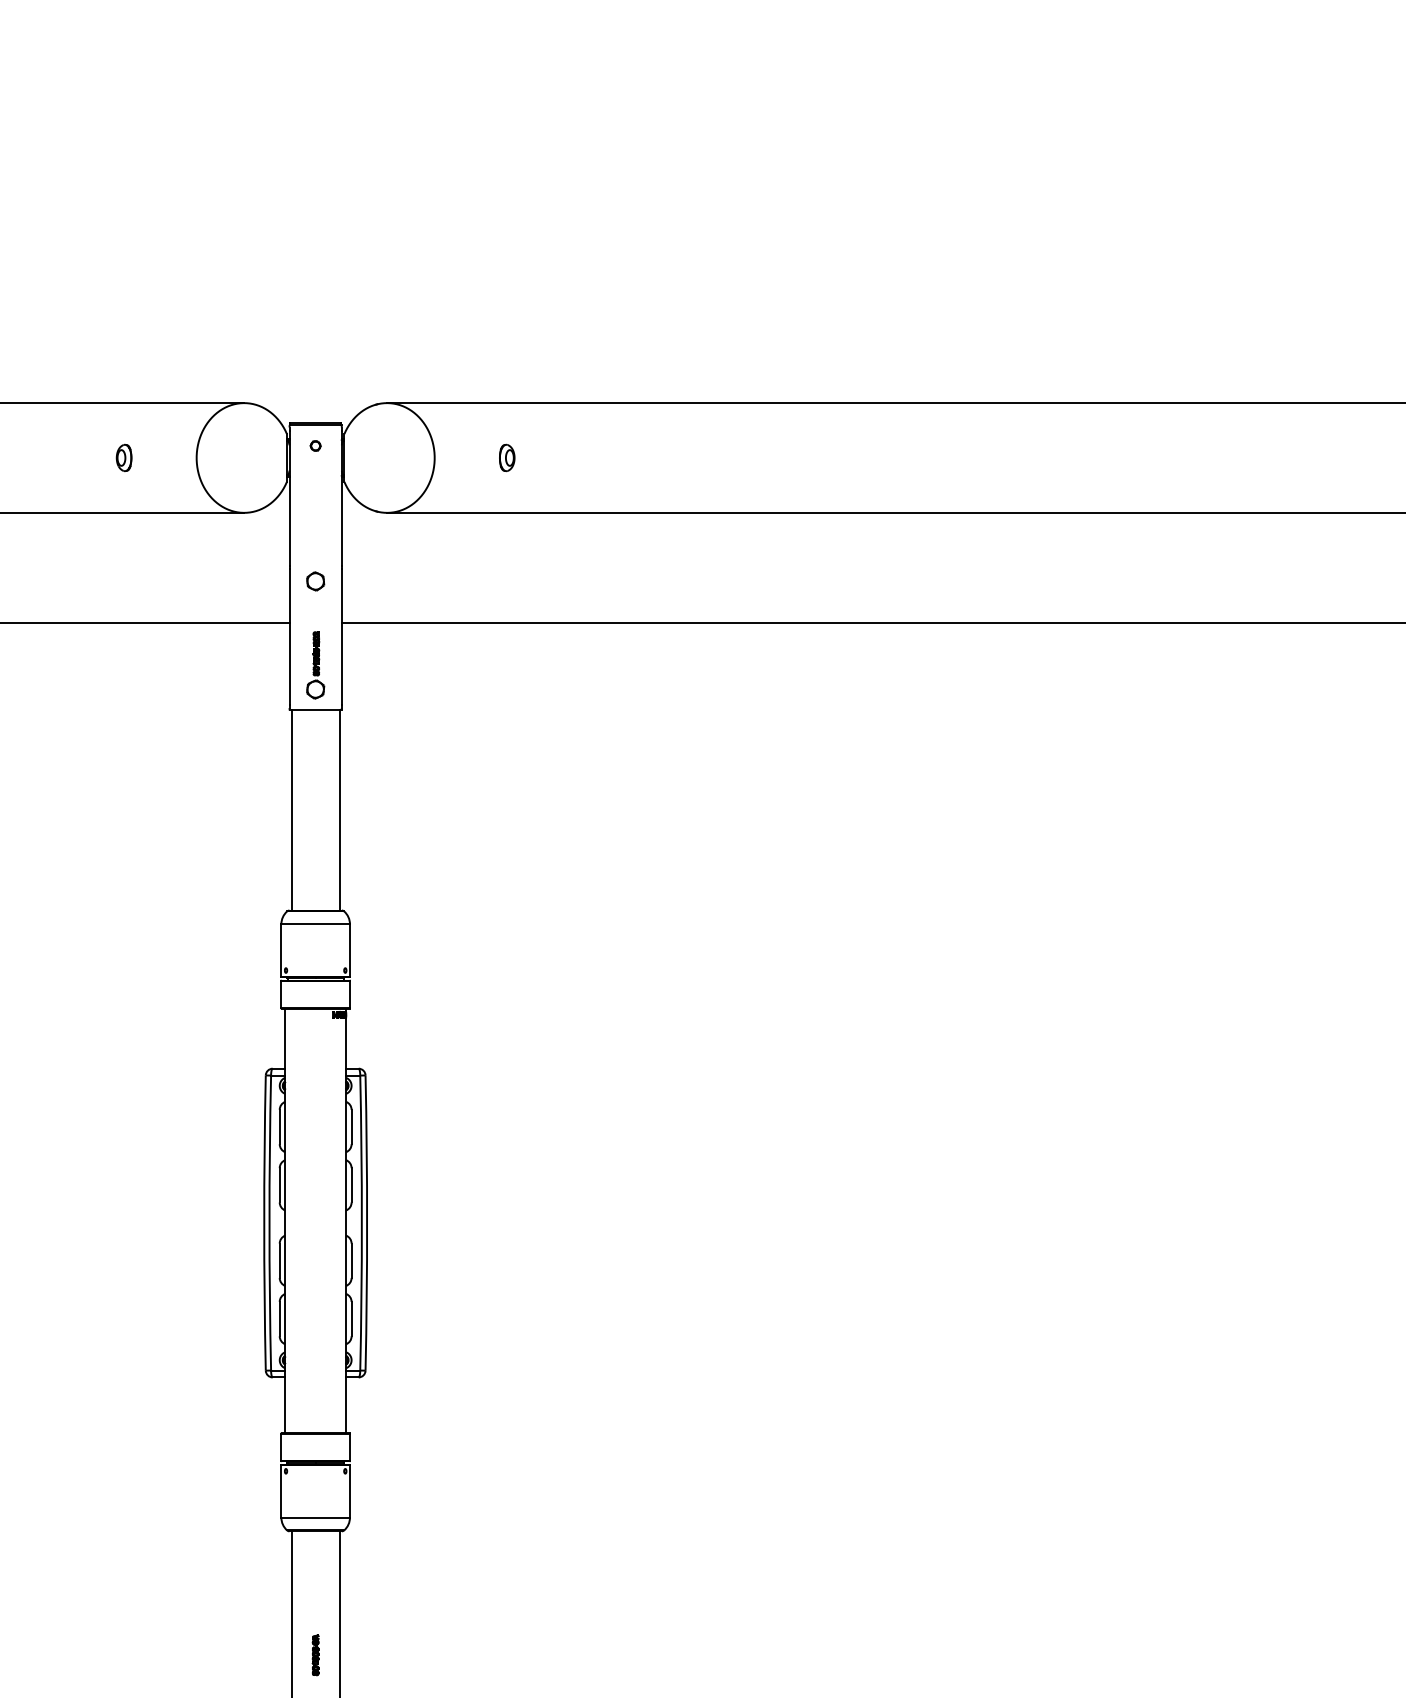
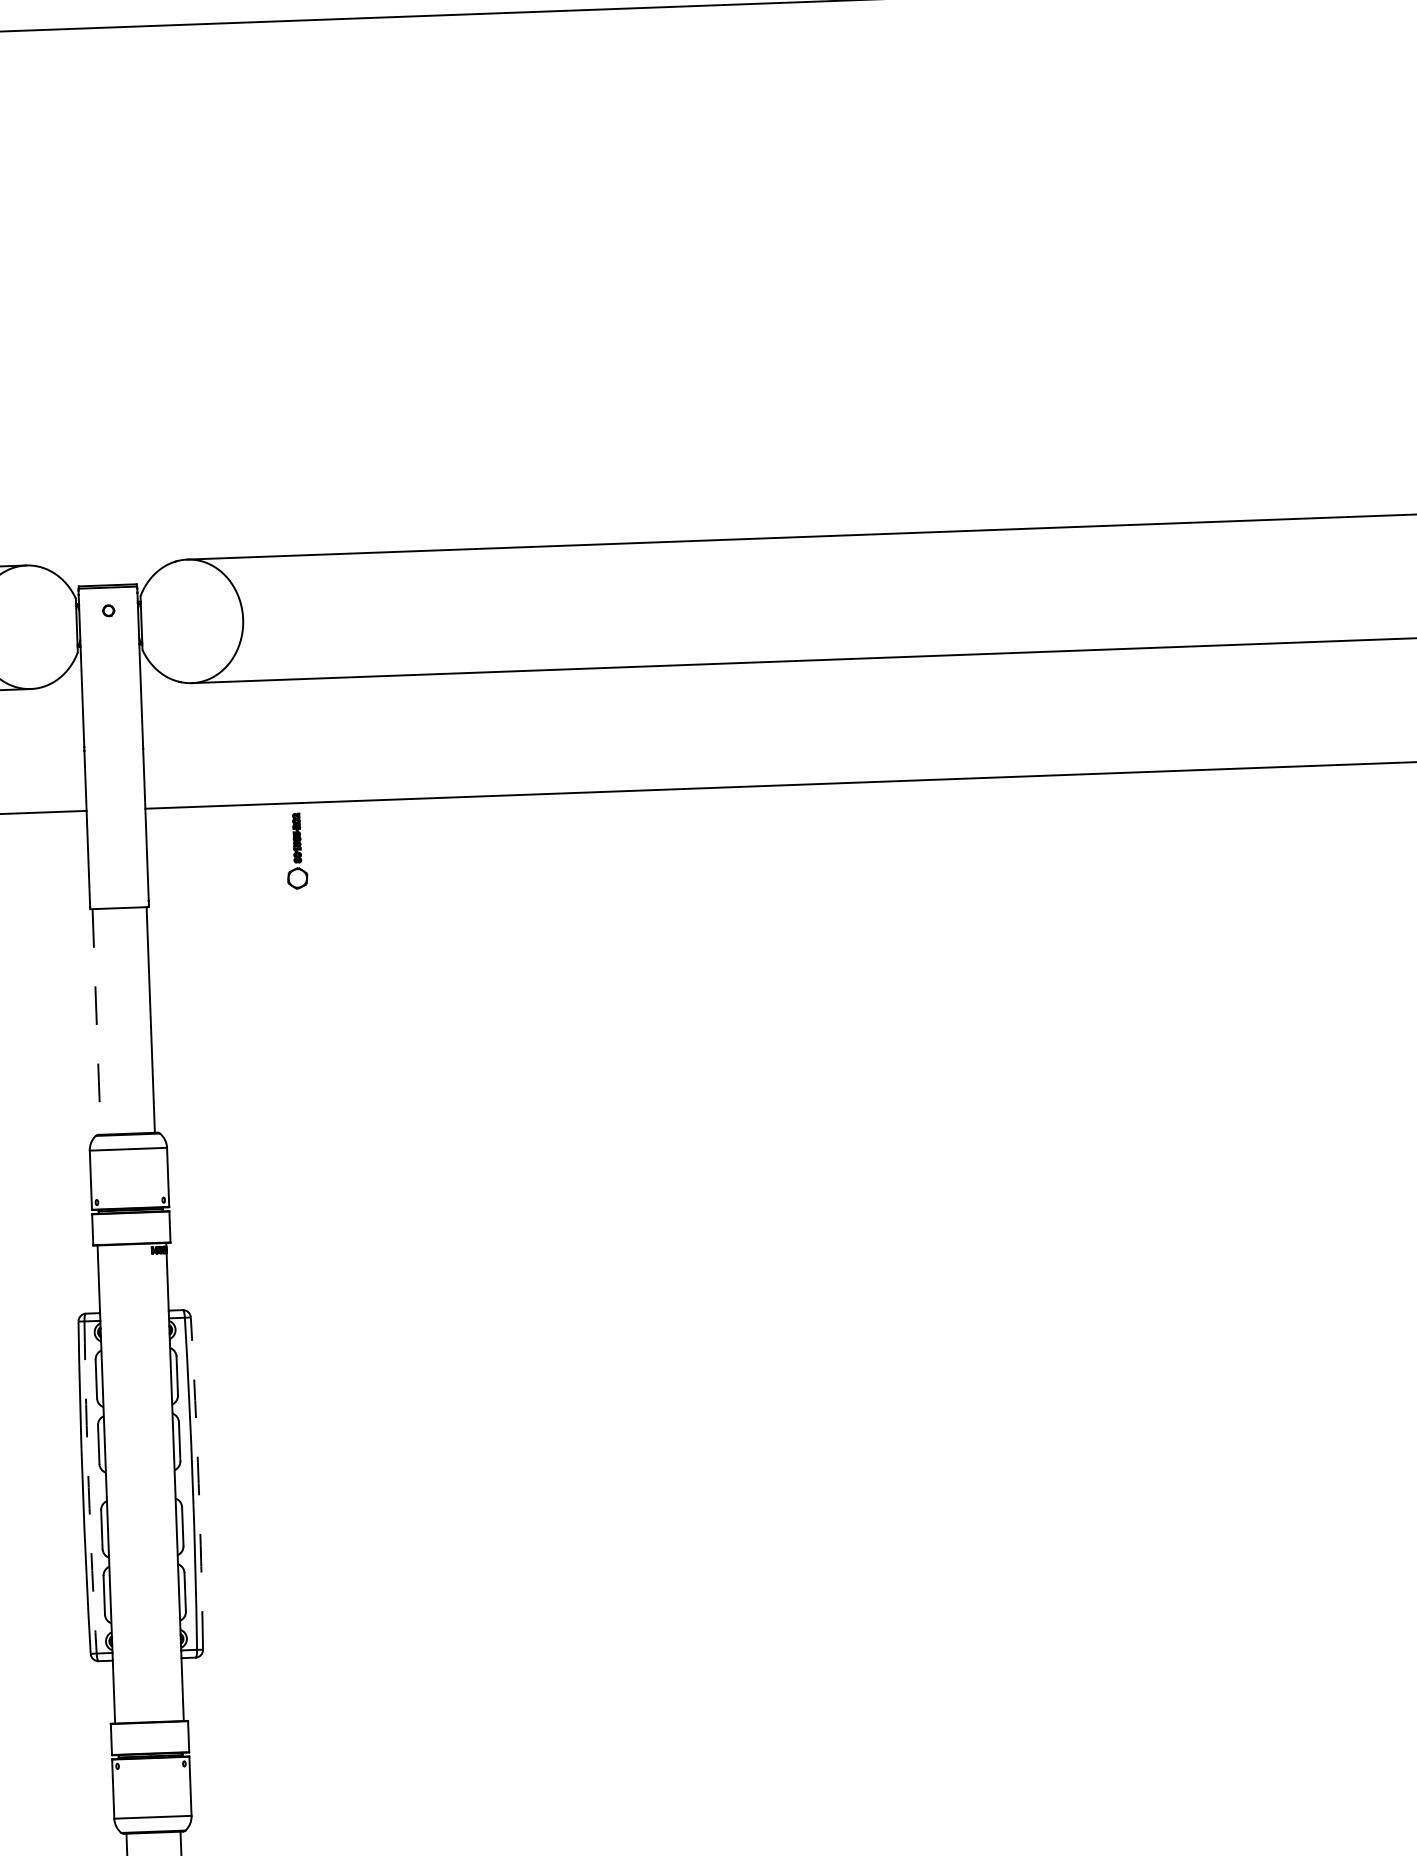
part: (507, 457) -> (325, 615), removed
part: (315, 581) -> (114, 763), removed
part: (315, 665) -> (296, 851), moved
line: (291, 810) -> (96, 1022), solid -> dashed
arc: (269, 1223) -> (88, 1488), solid -> dashed
arc: (367, 1223) -> (199, 1484), solid -> dashed

